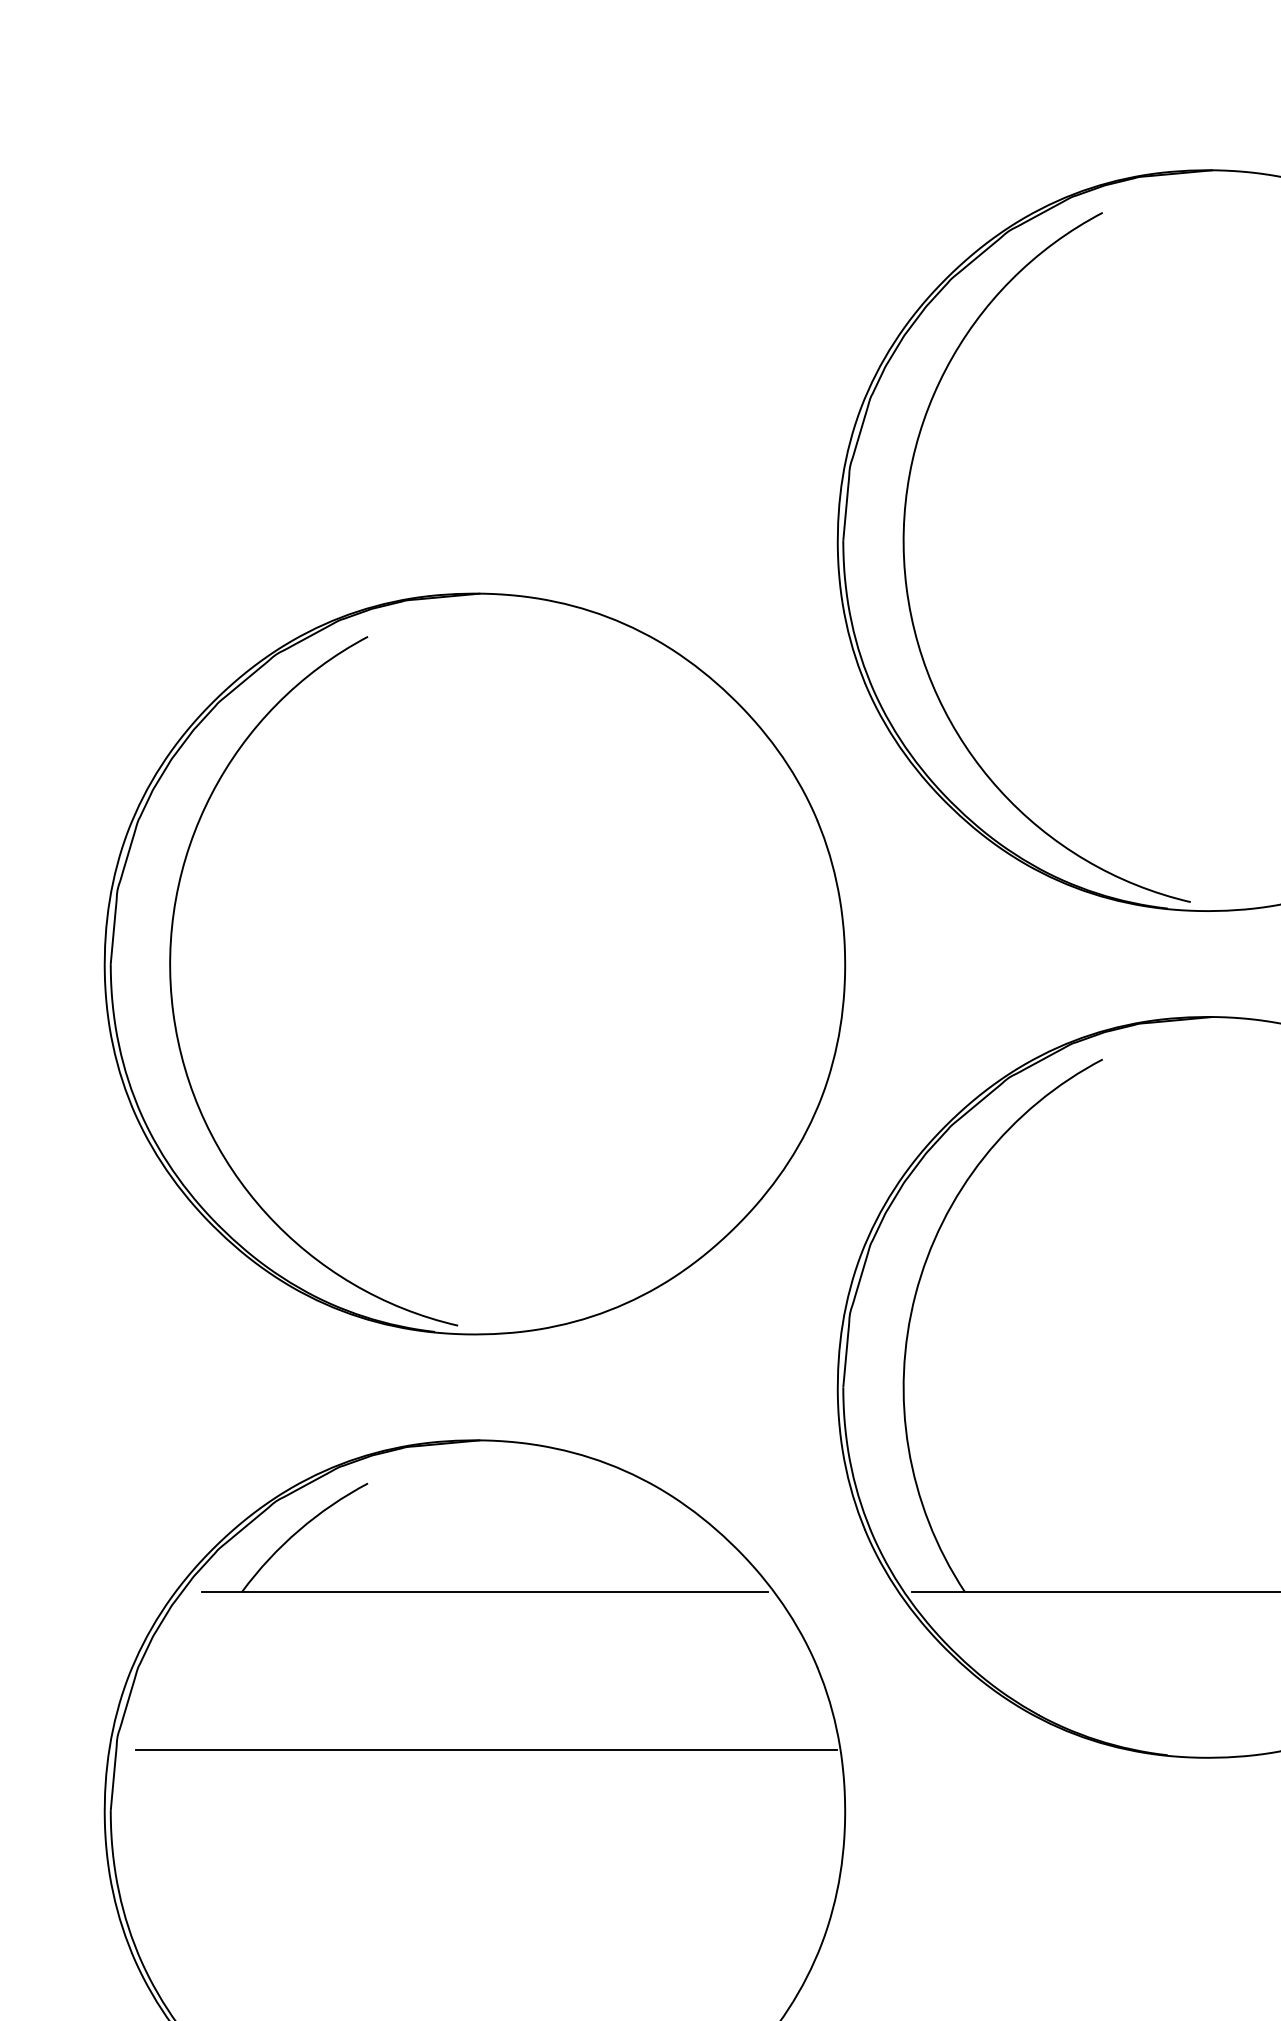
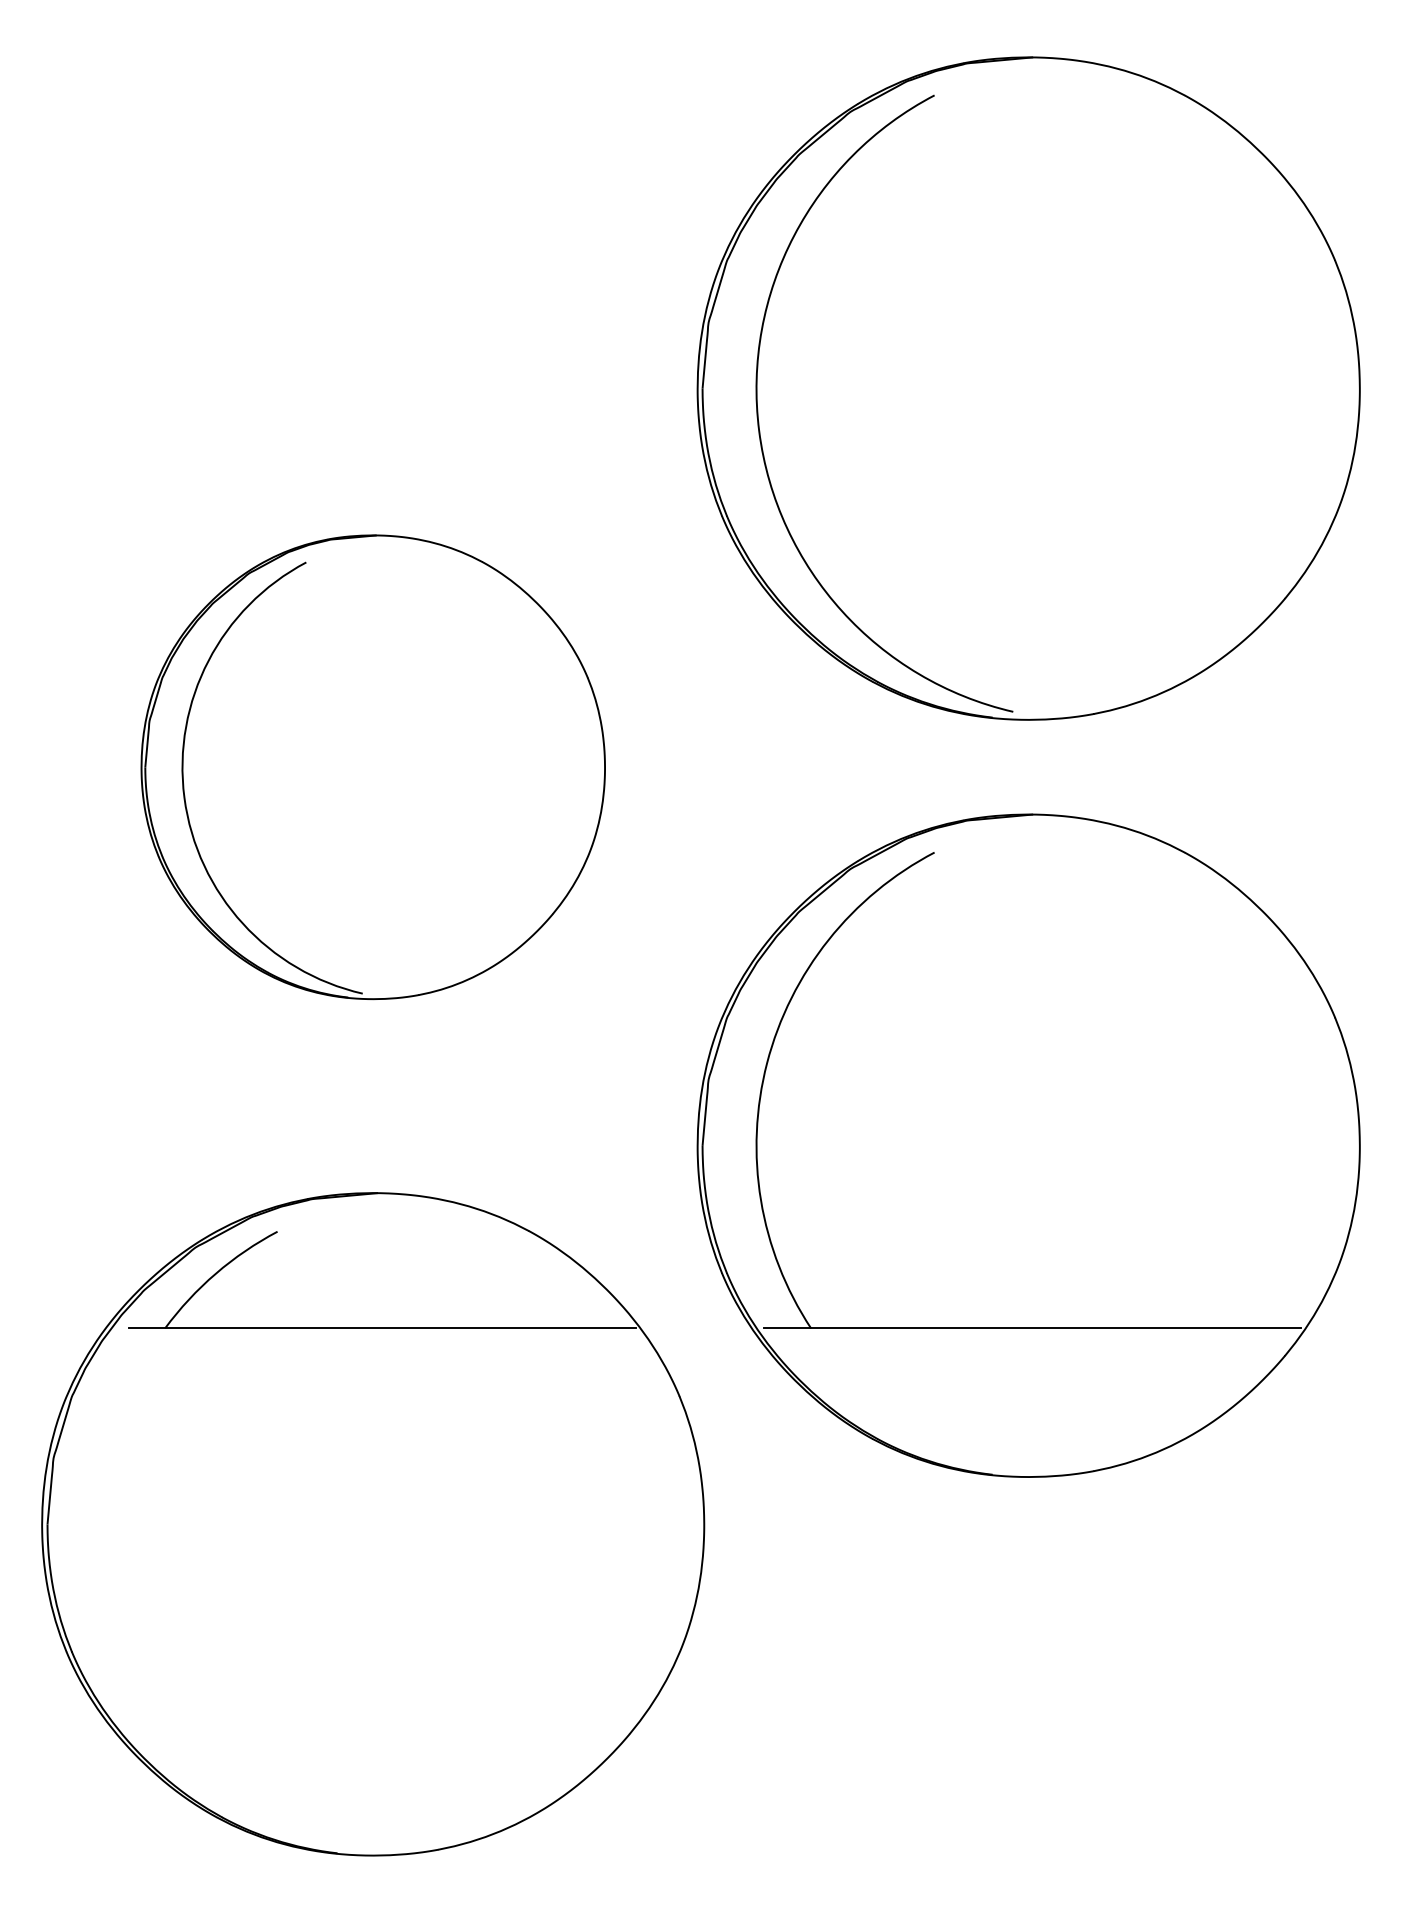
part: (475, 964) -> (373, 767), size x0.7
line: (486, 1750) -> (383, 1470), removed

